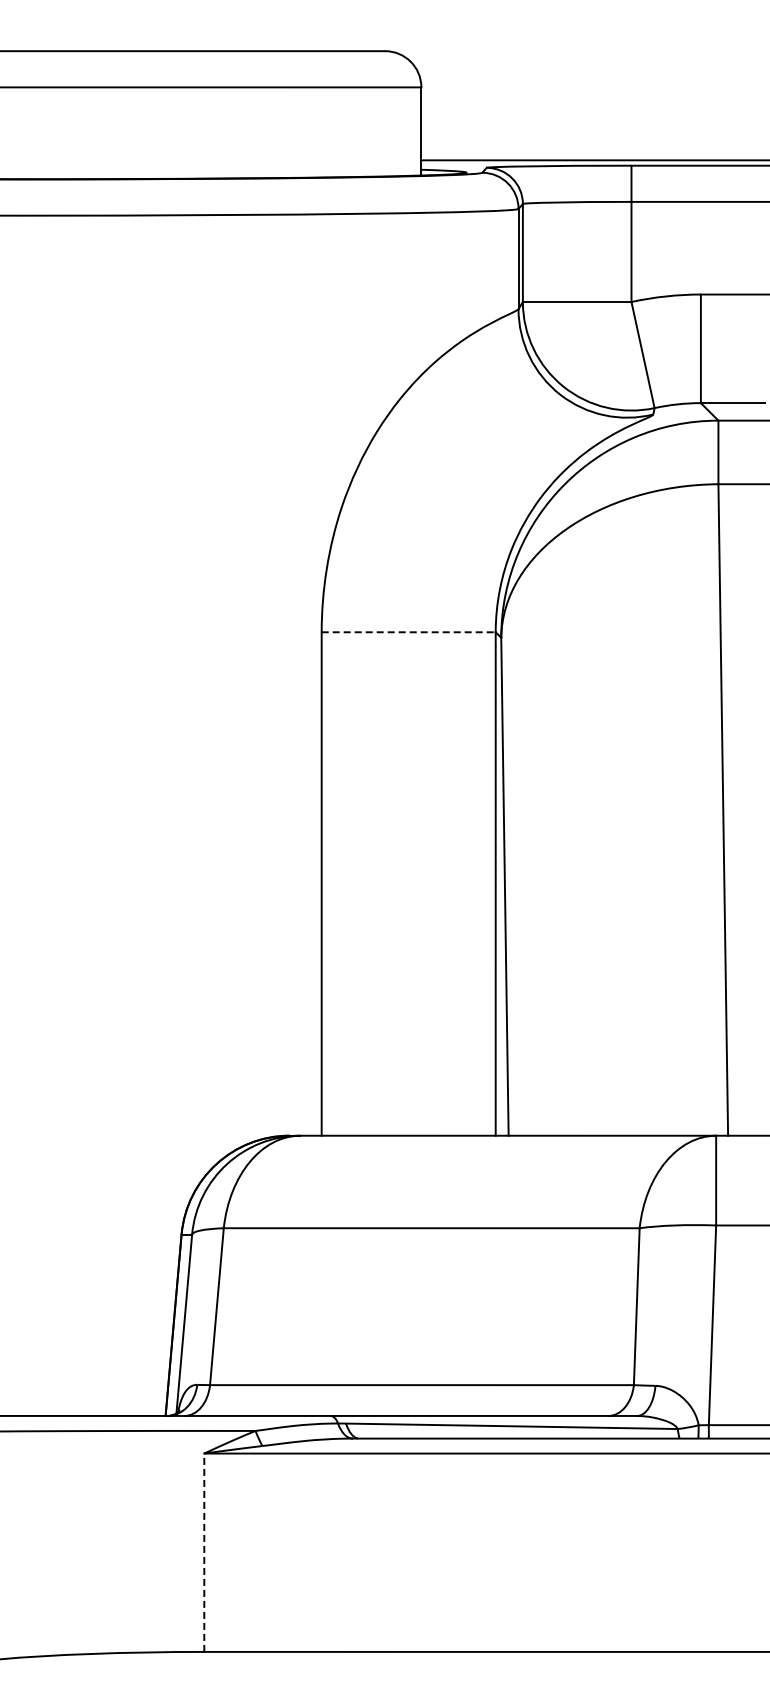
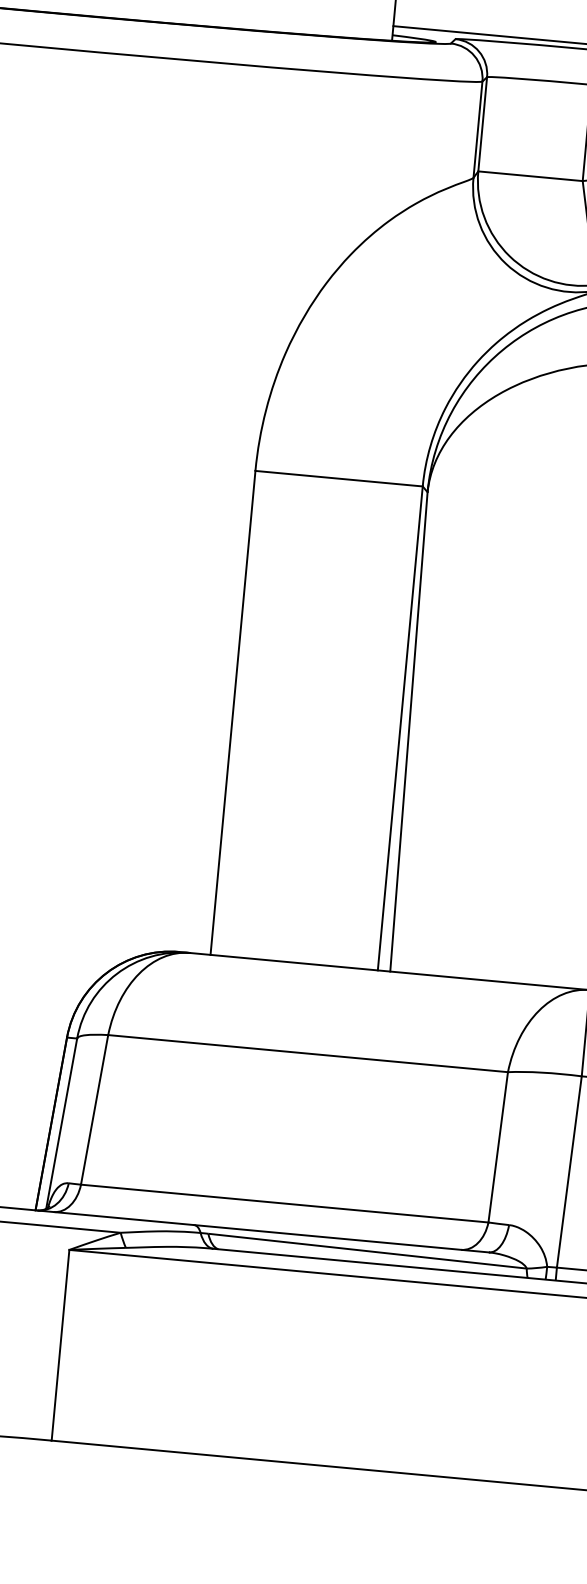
line: (409, 632) -> (339, 478), dashed -> solid
line: (204, 1552) -> (60, 1345), dashed -> solid

